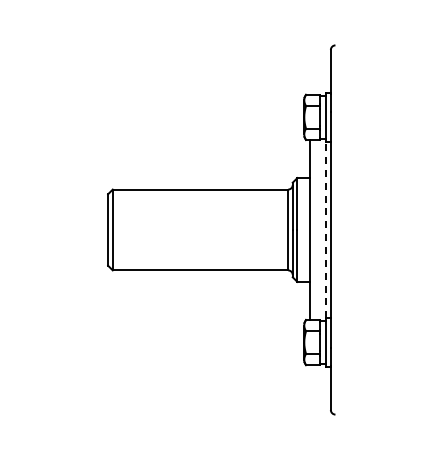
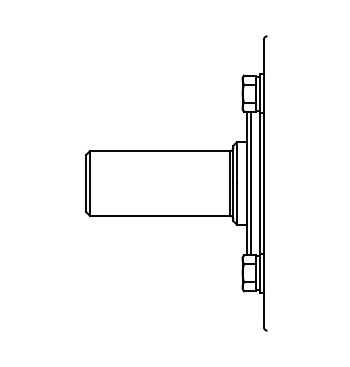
line: (314, 229) -> (250, 183), added
line: (326, 229) -> (260, 183), dashed -> solid

